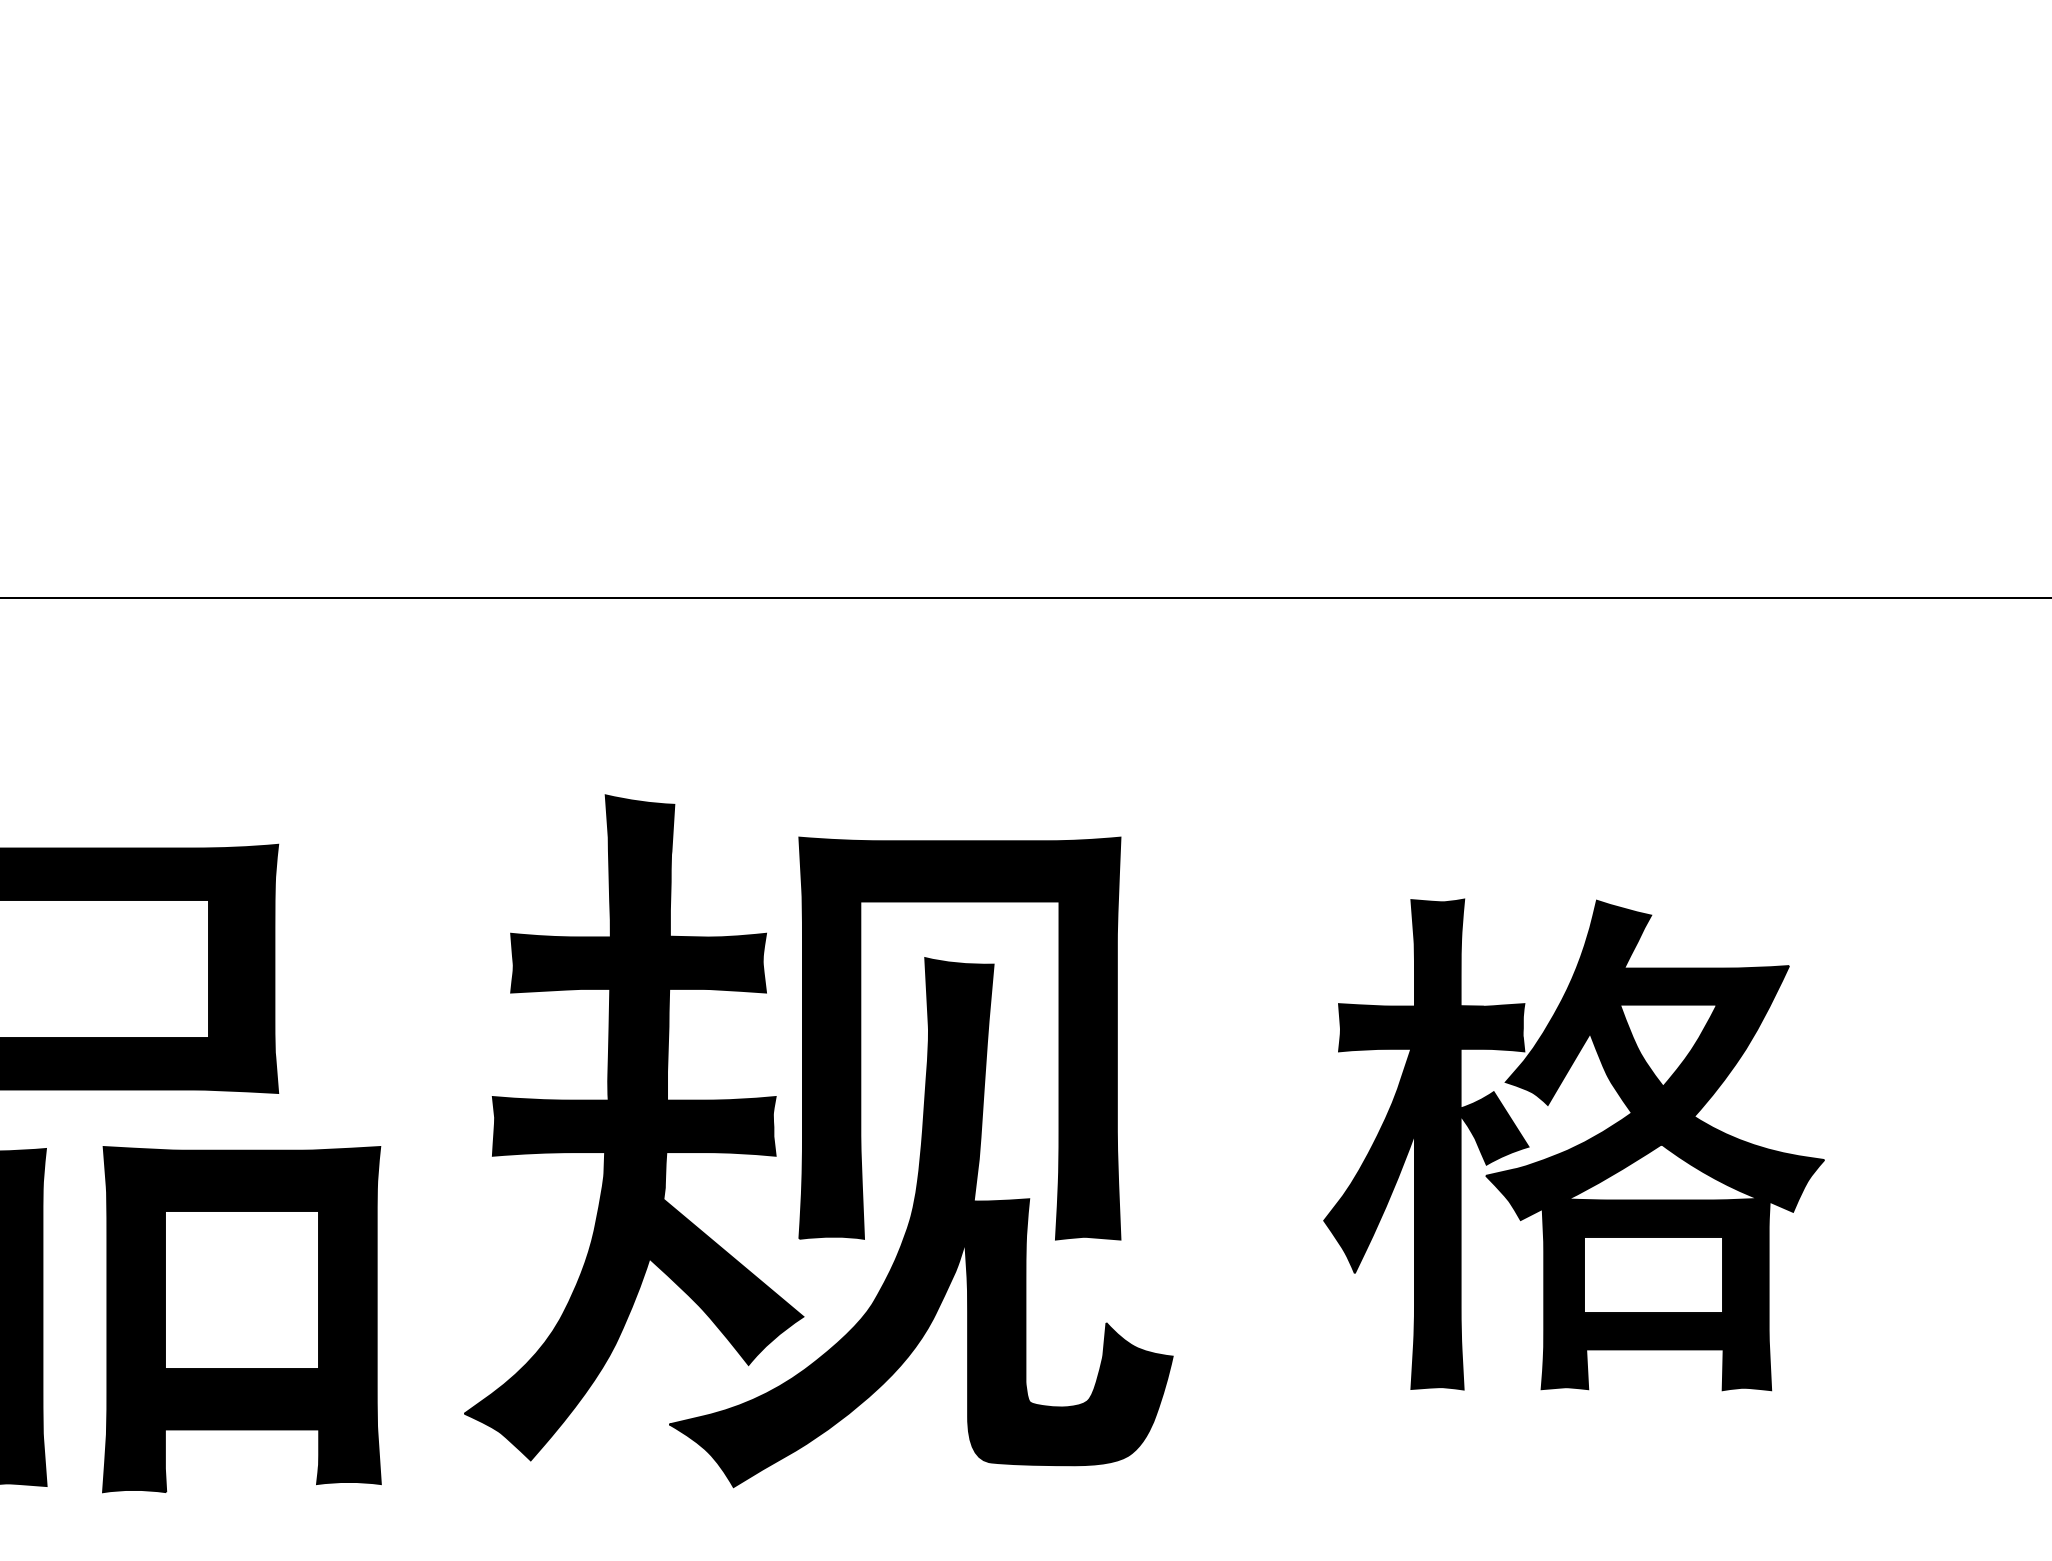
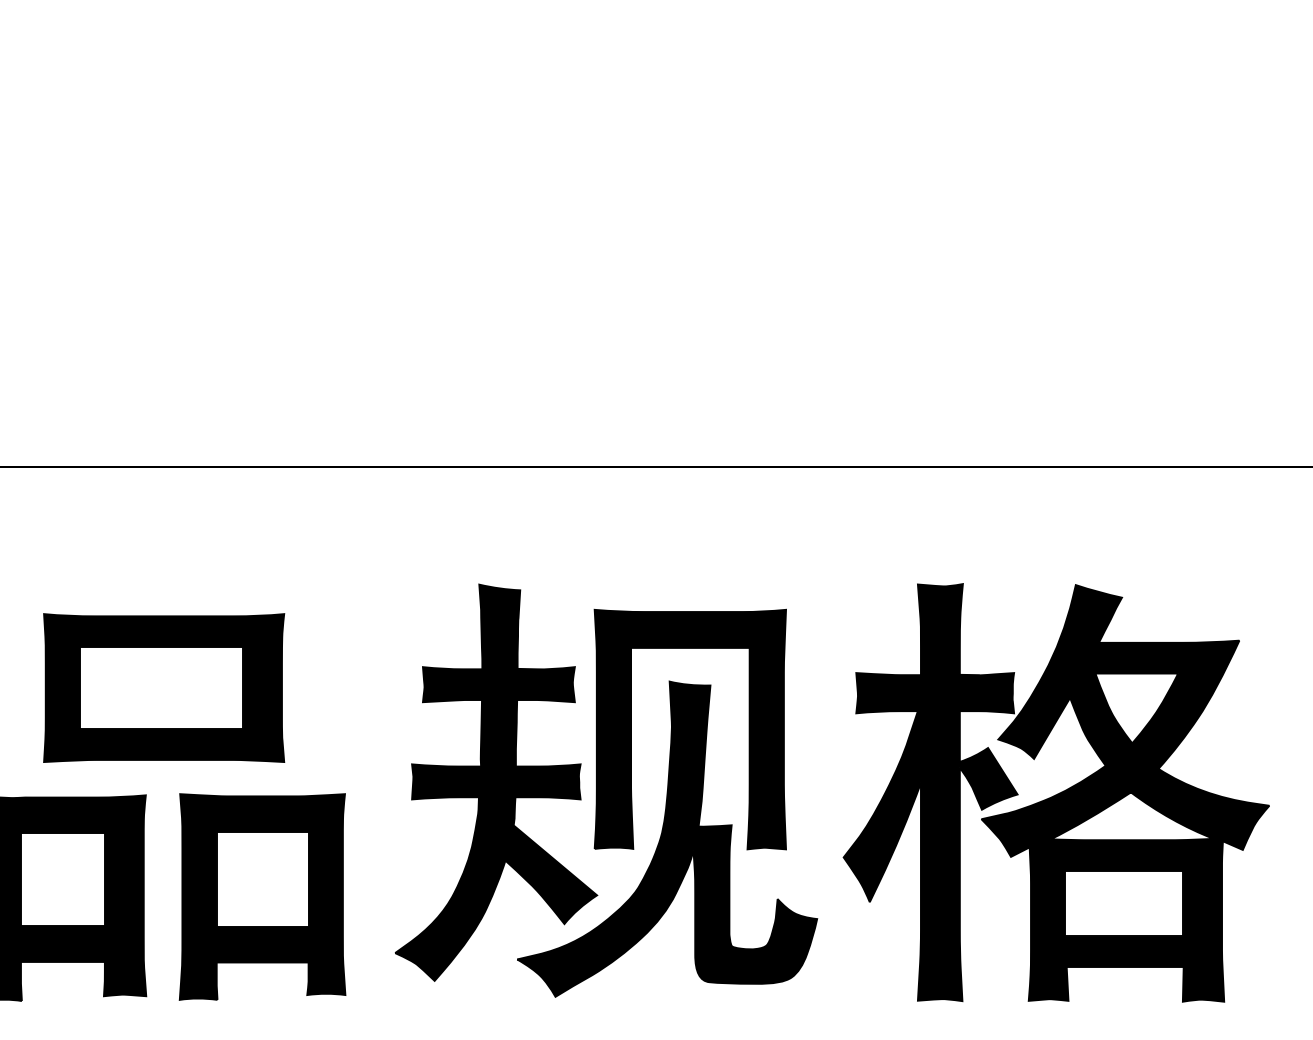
part: (1572, 1144) -> (1055, 792), size x1.43

